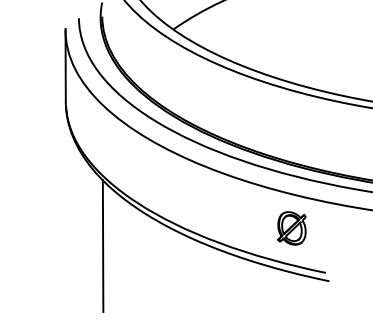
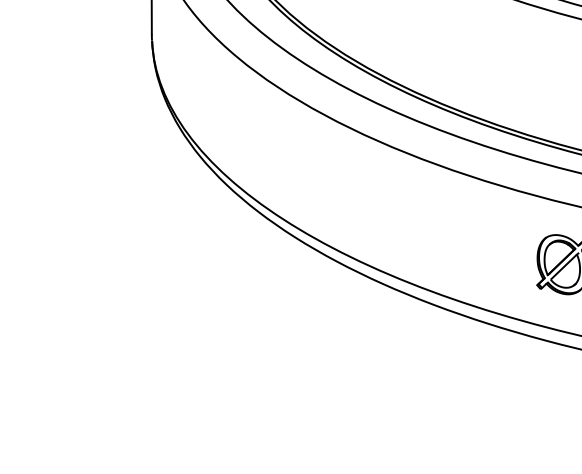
line: (102, 245) -> (218, 295), removed

